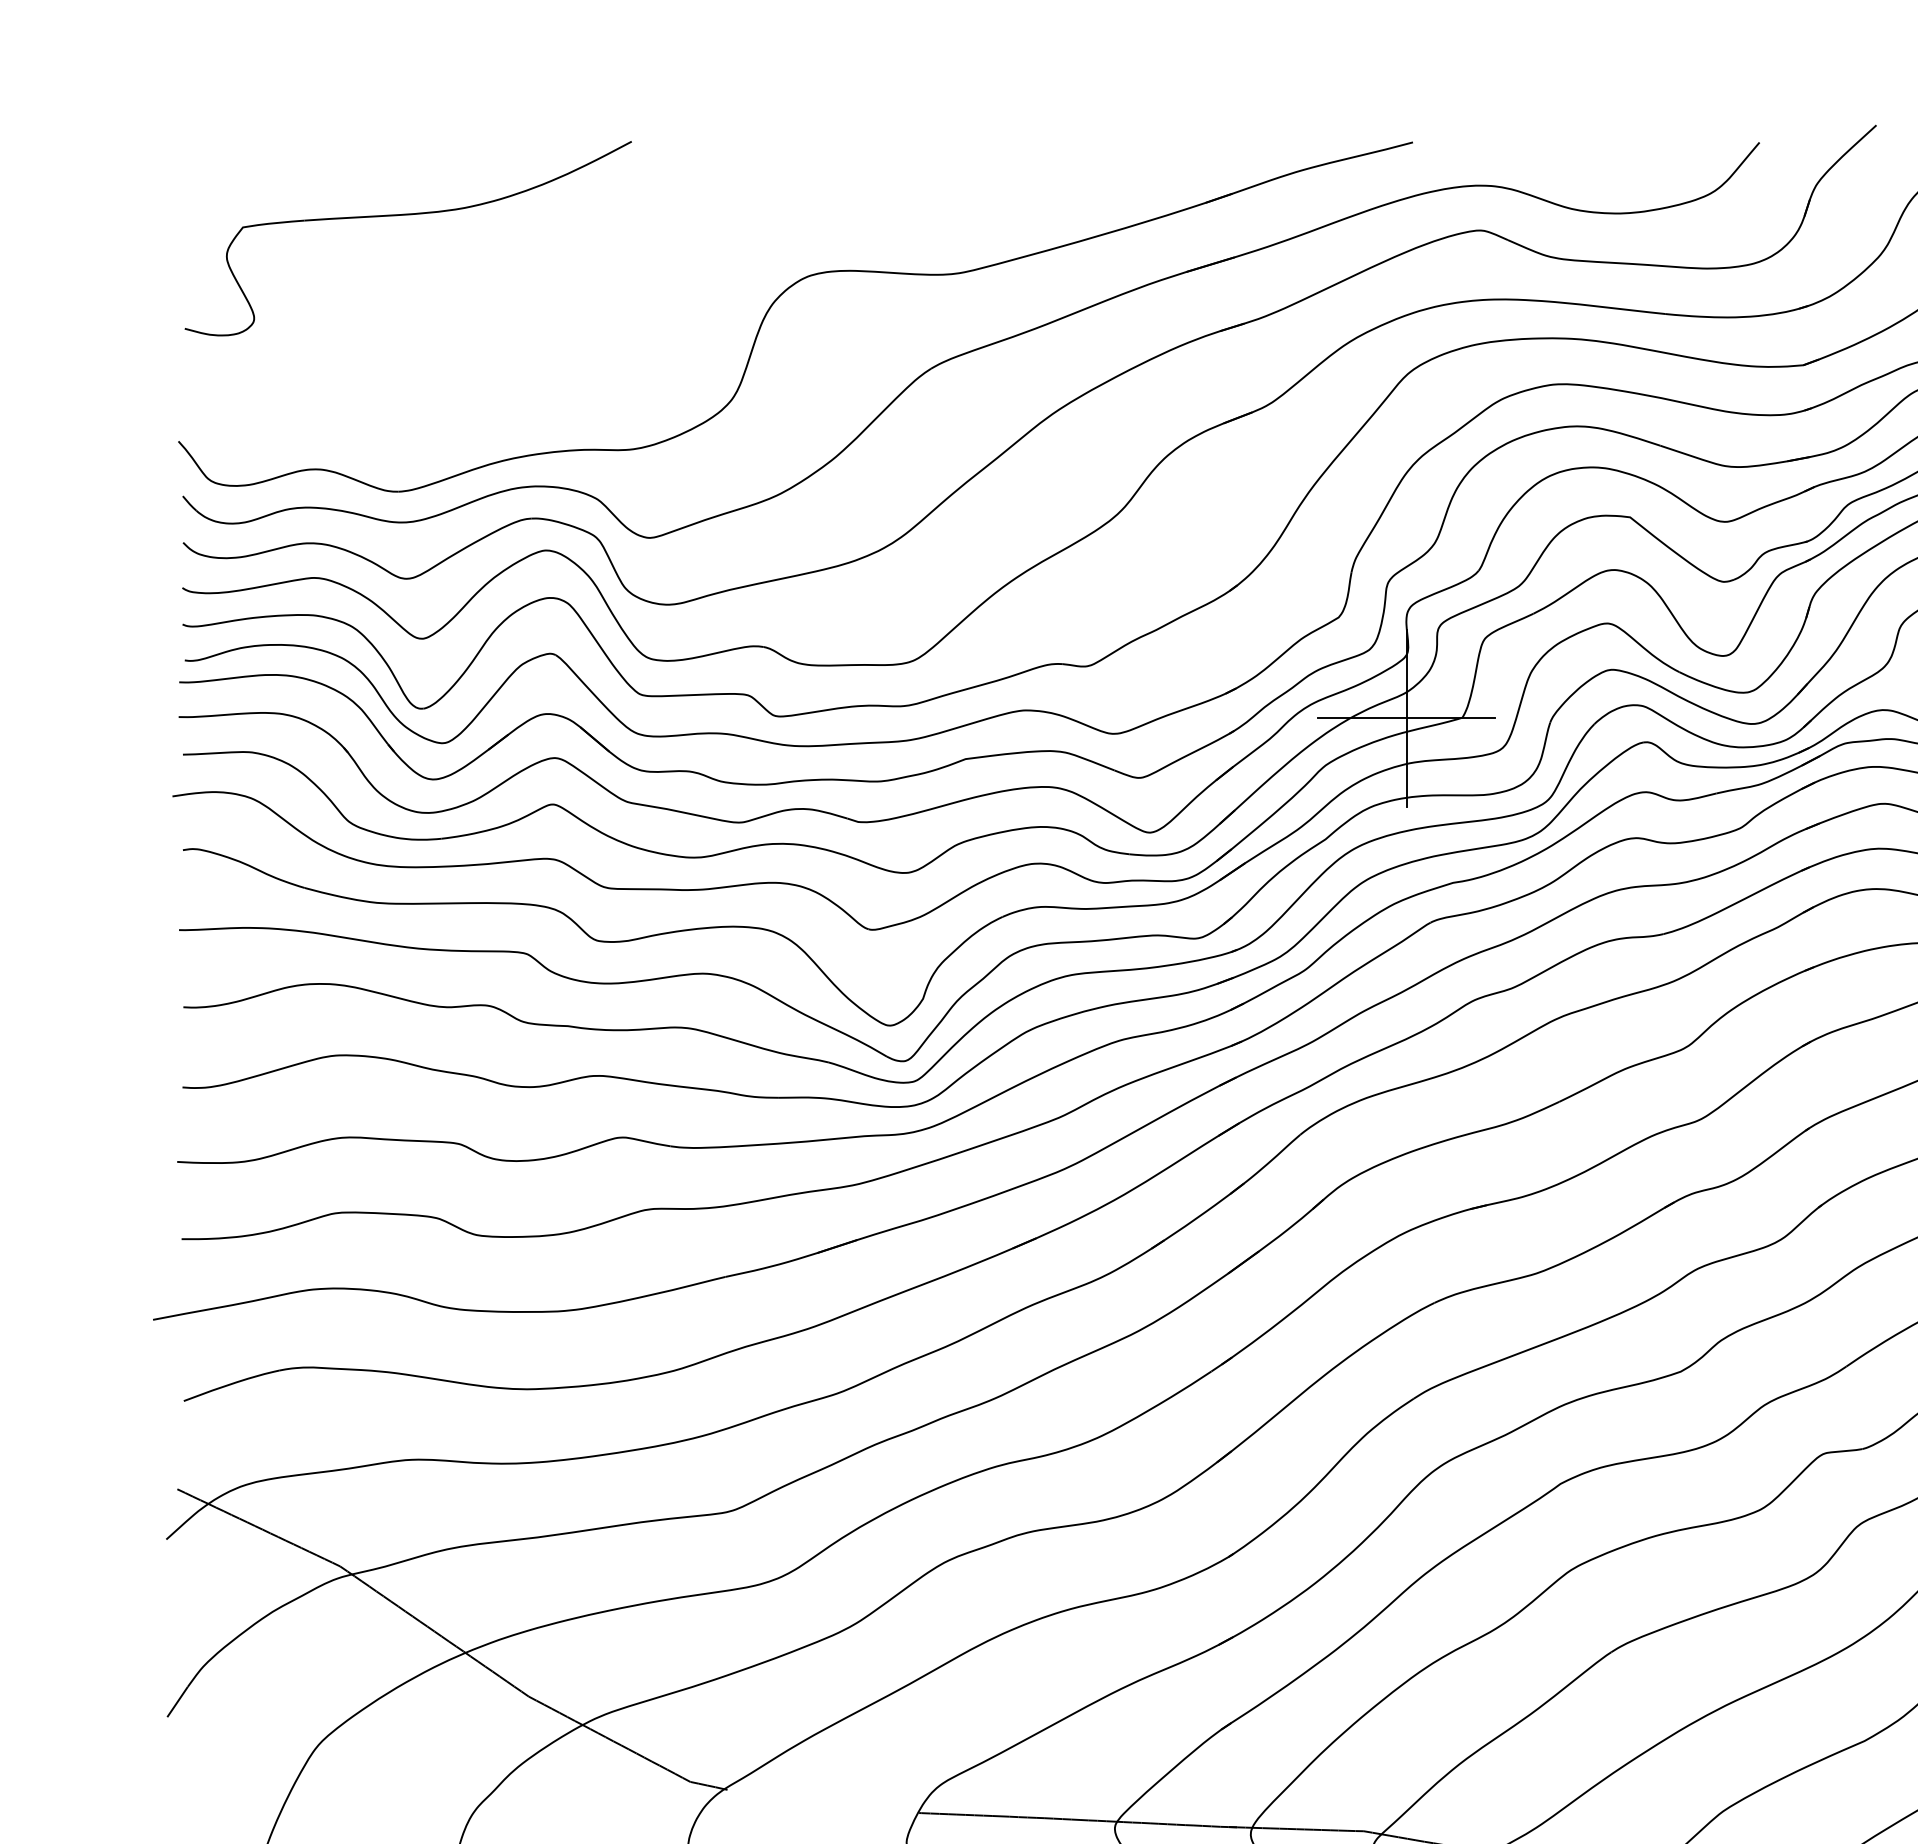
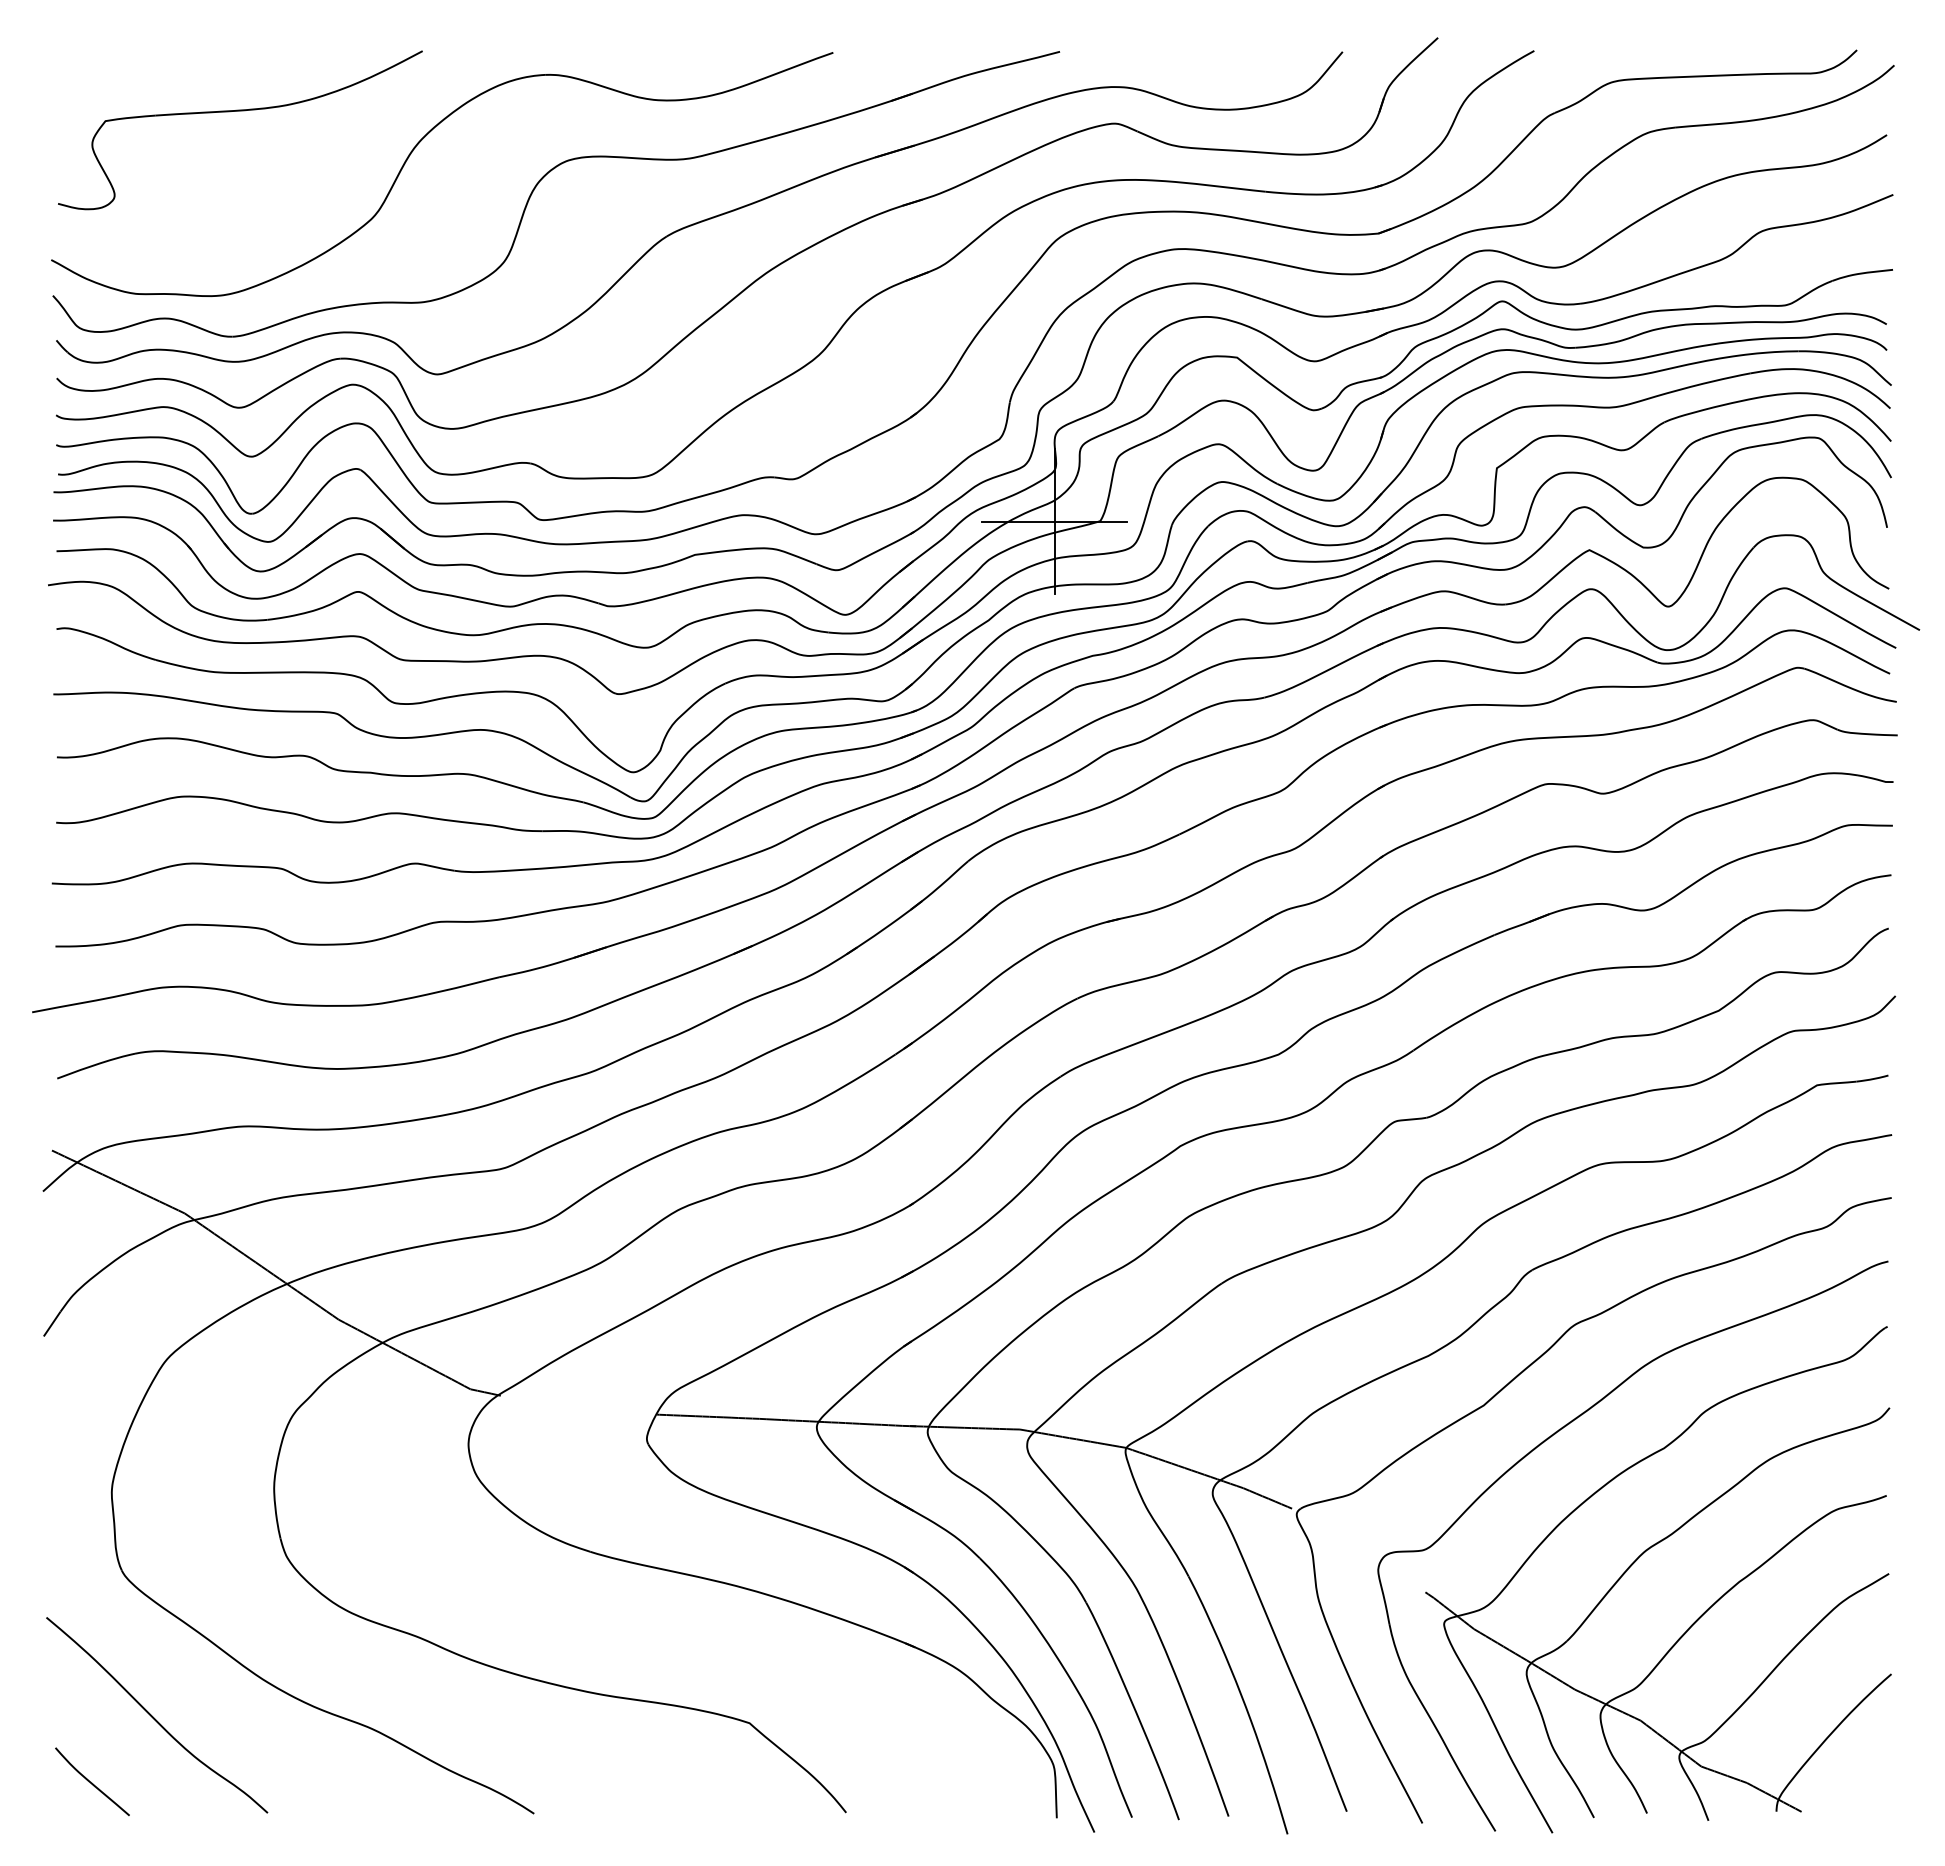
part: (618, 268) -> (411, 154), added

